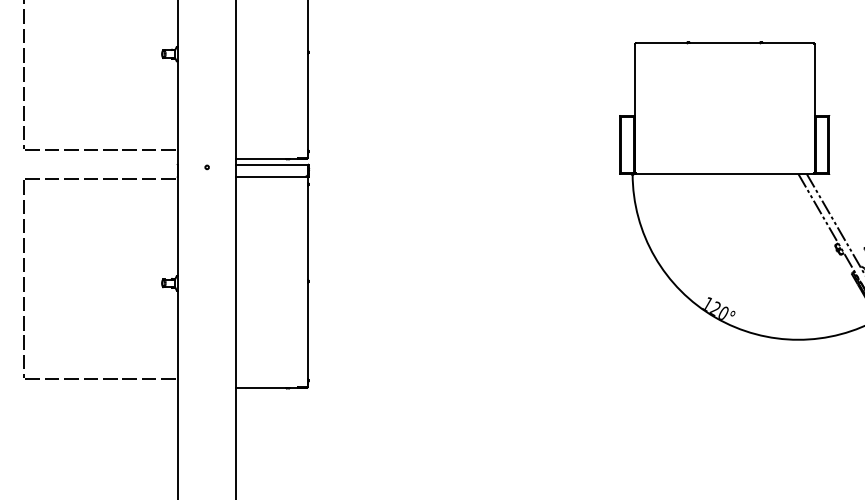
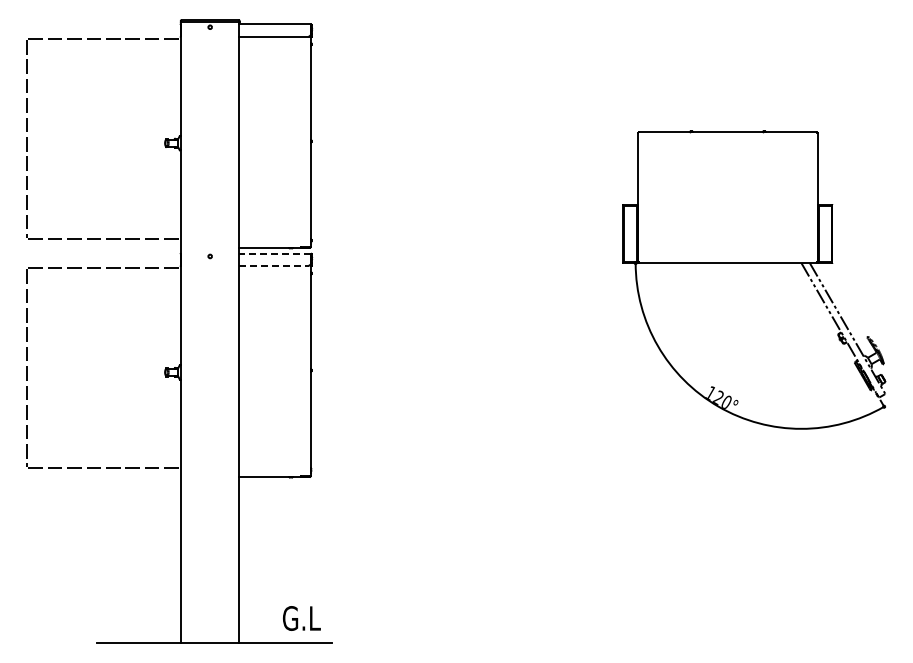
line: (272, 164) -> (275, 253), solid -> dashed
line: (270, 176) -> (273, 265), solid -> dashed

